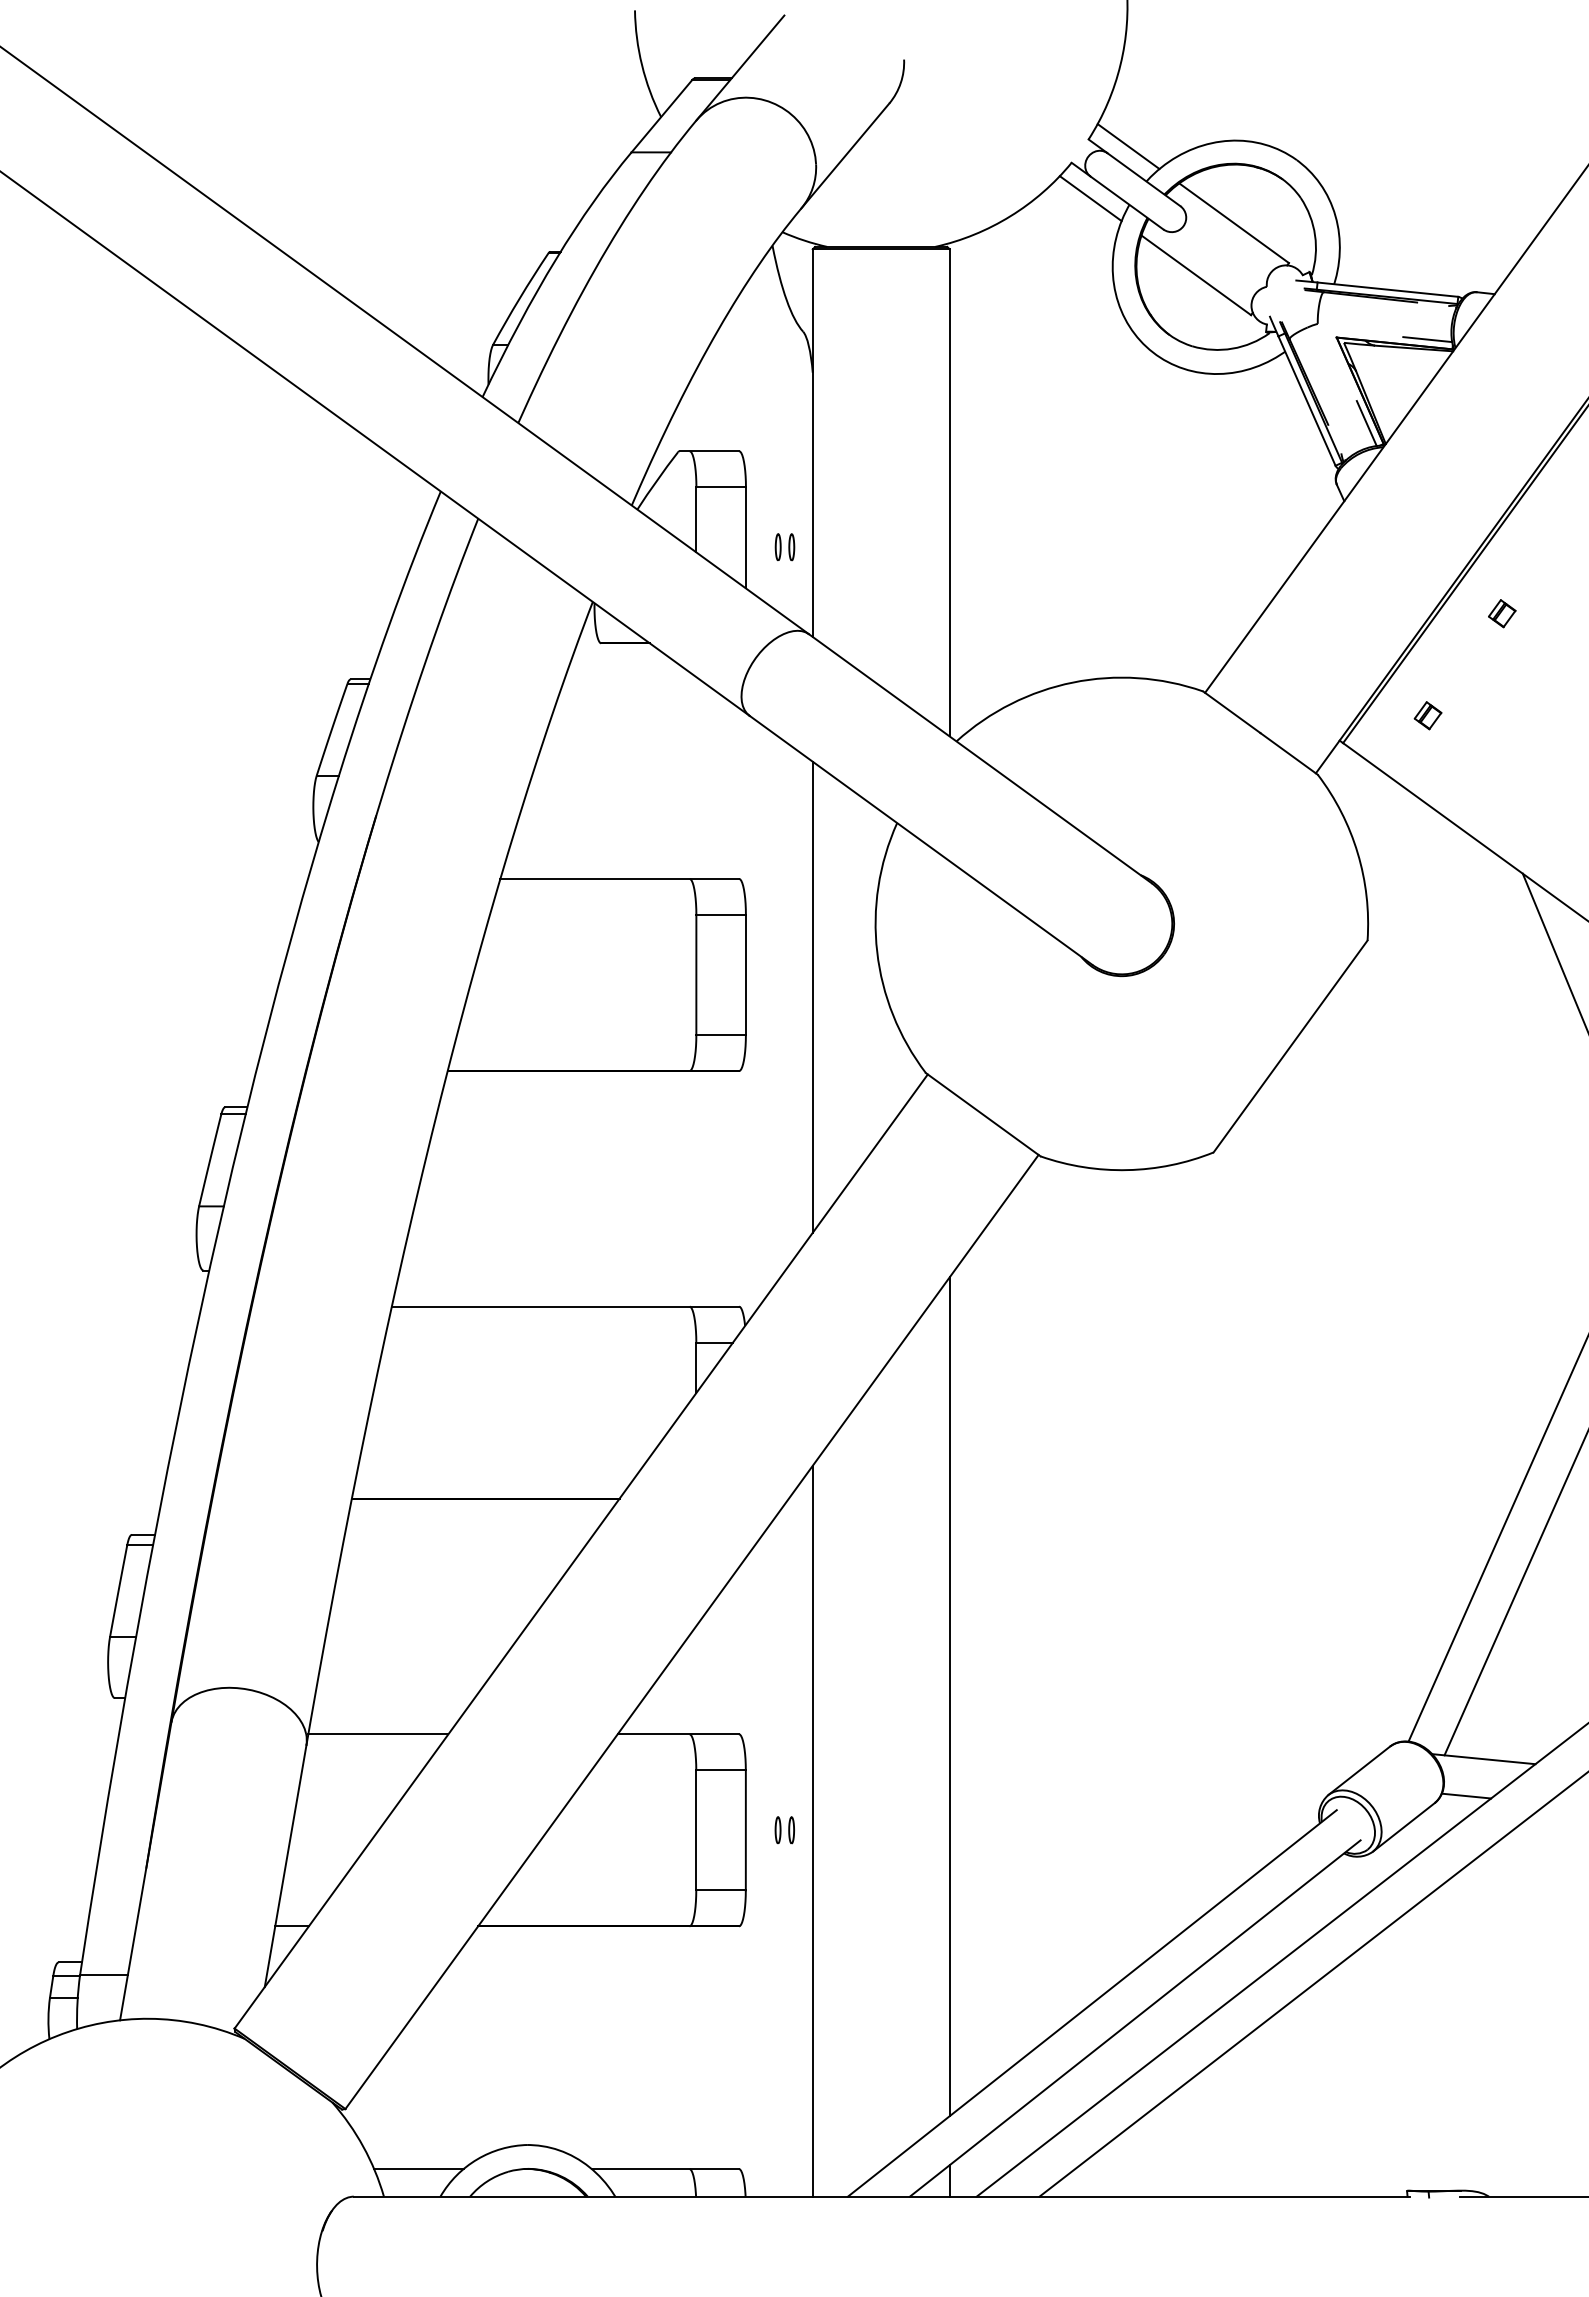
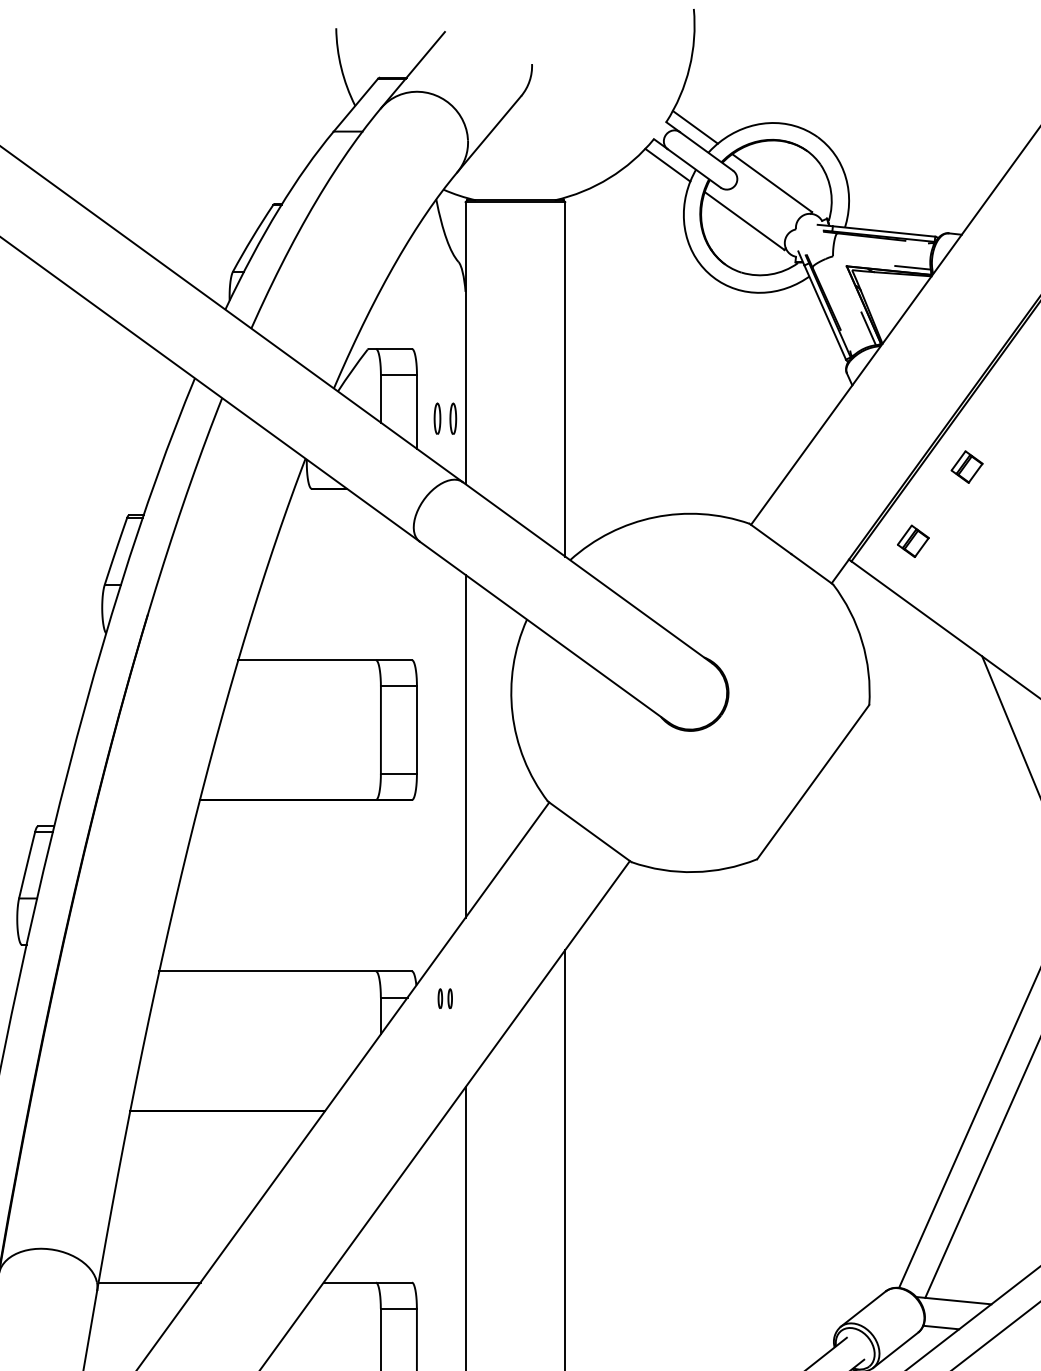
part: (784, 547) -> (445, 419), size x1.6
part: (1502, 613) -> (967, 467), size x1.6
part: (1427, 715) -> (912, 541), size x1.6
part: (784, 1830) -> (445, 998), moved

